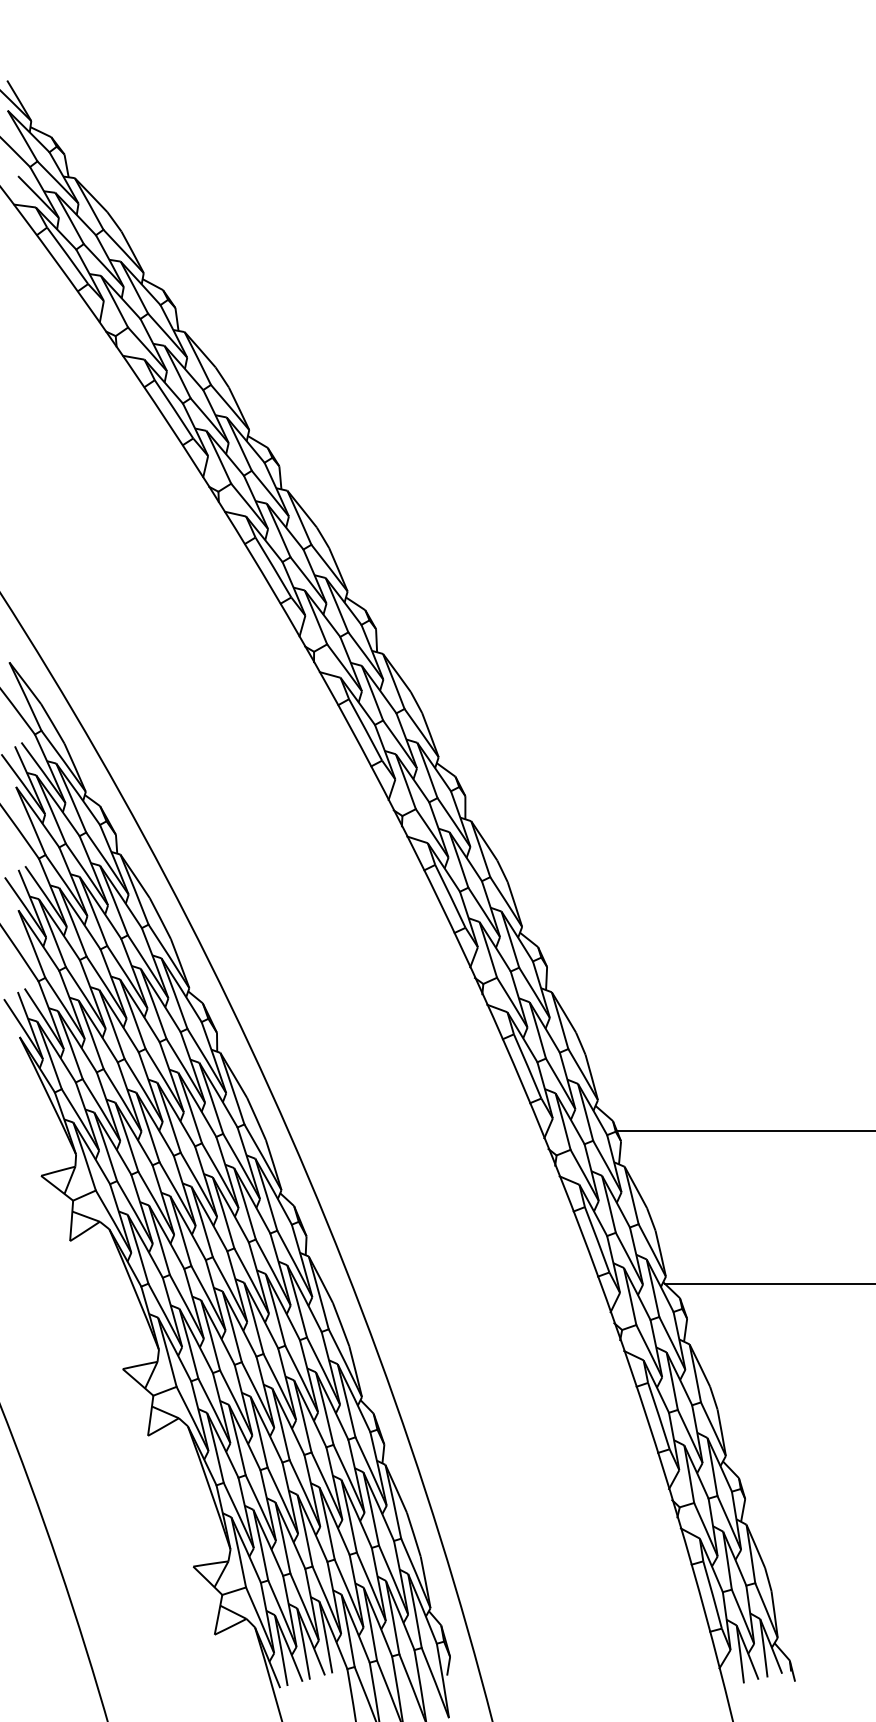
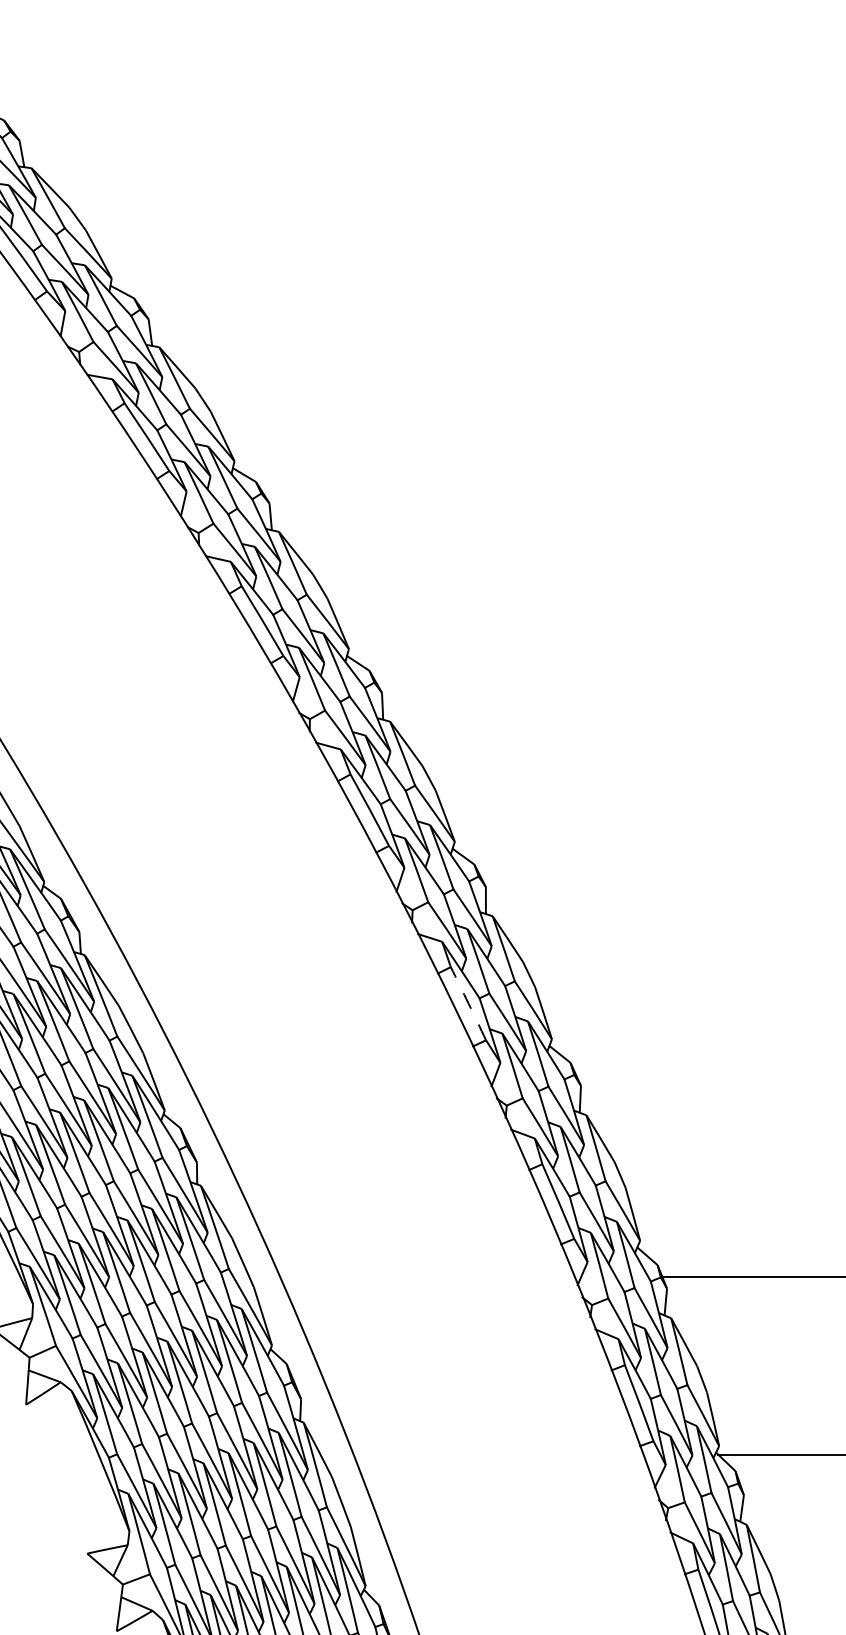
arc: (450, 896) -> (468, 1003), solid -> dashed

